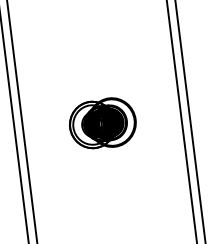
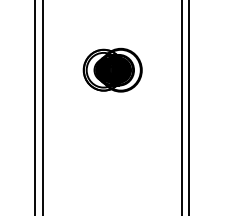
part: (102, 122) -> (112, 69), moved

